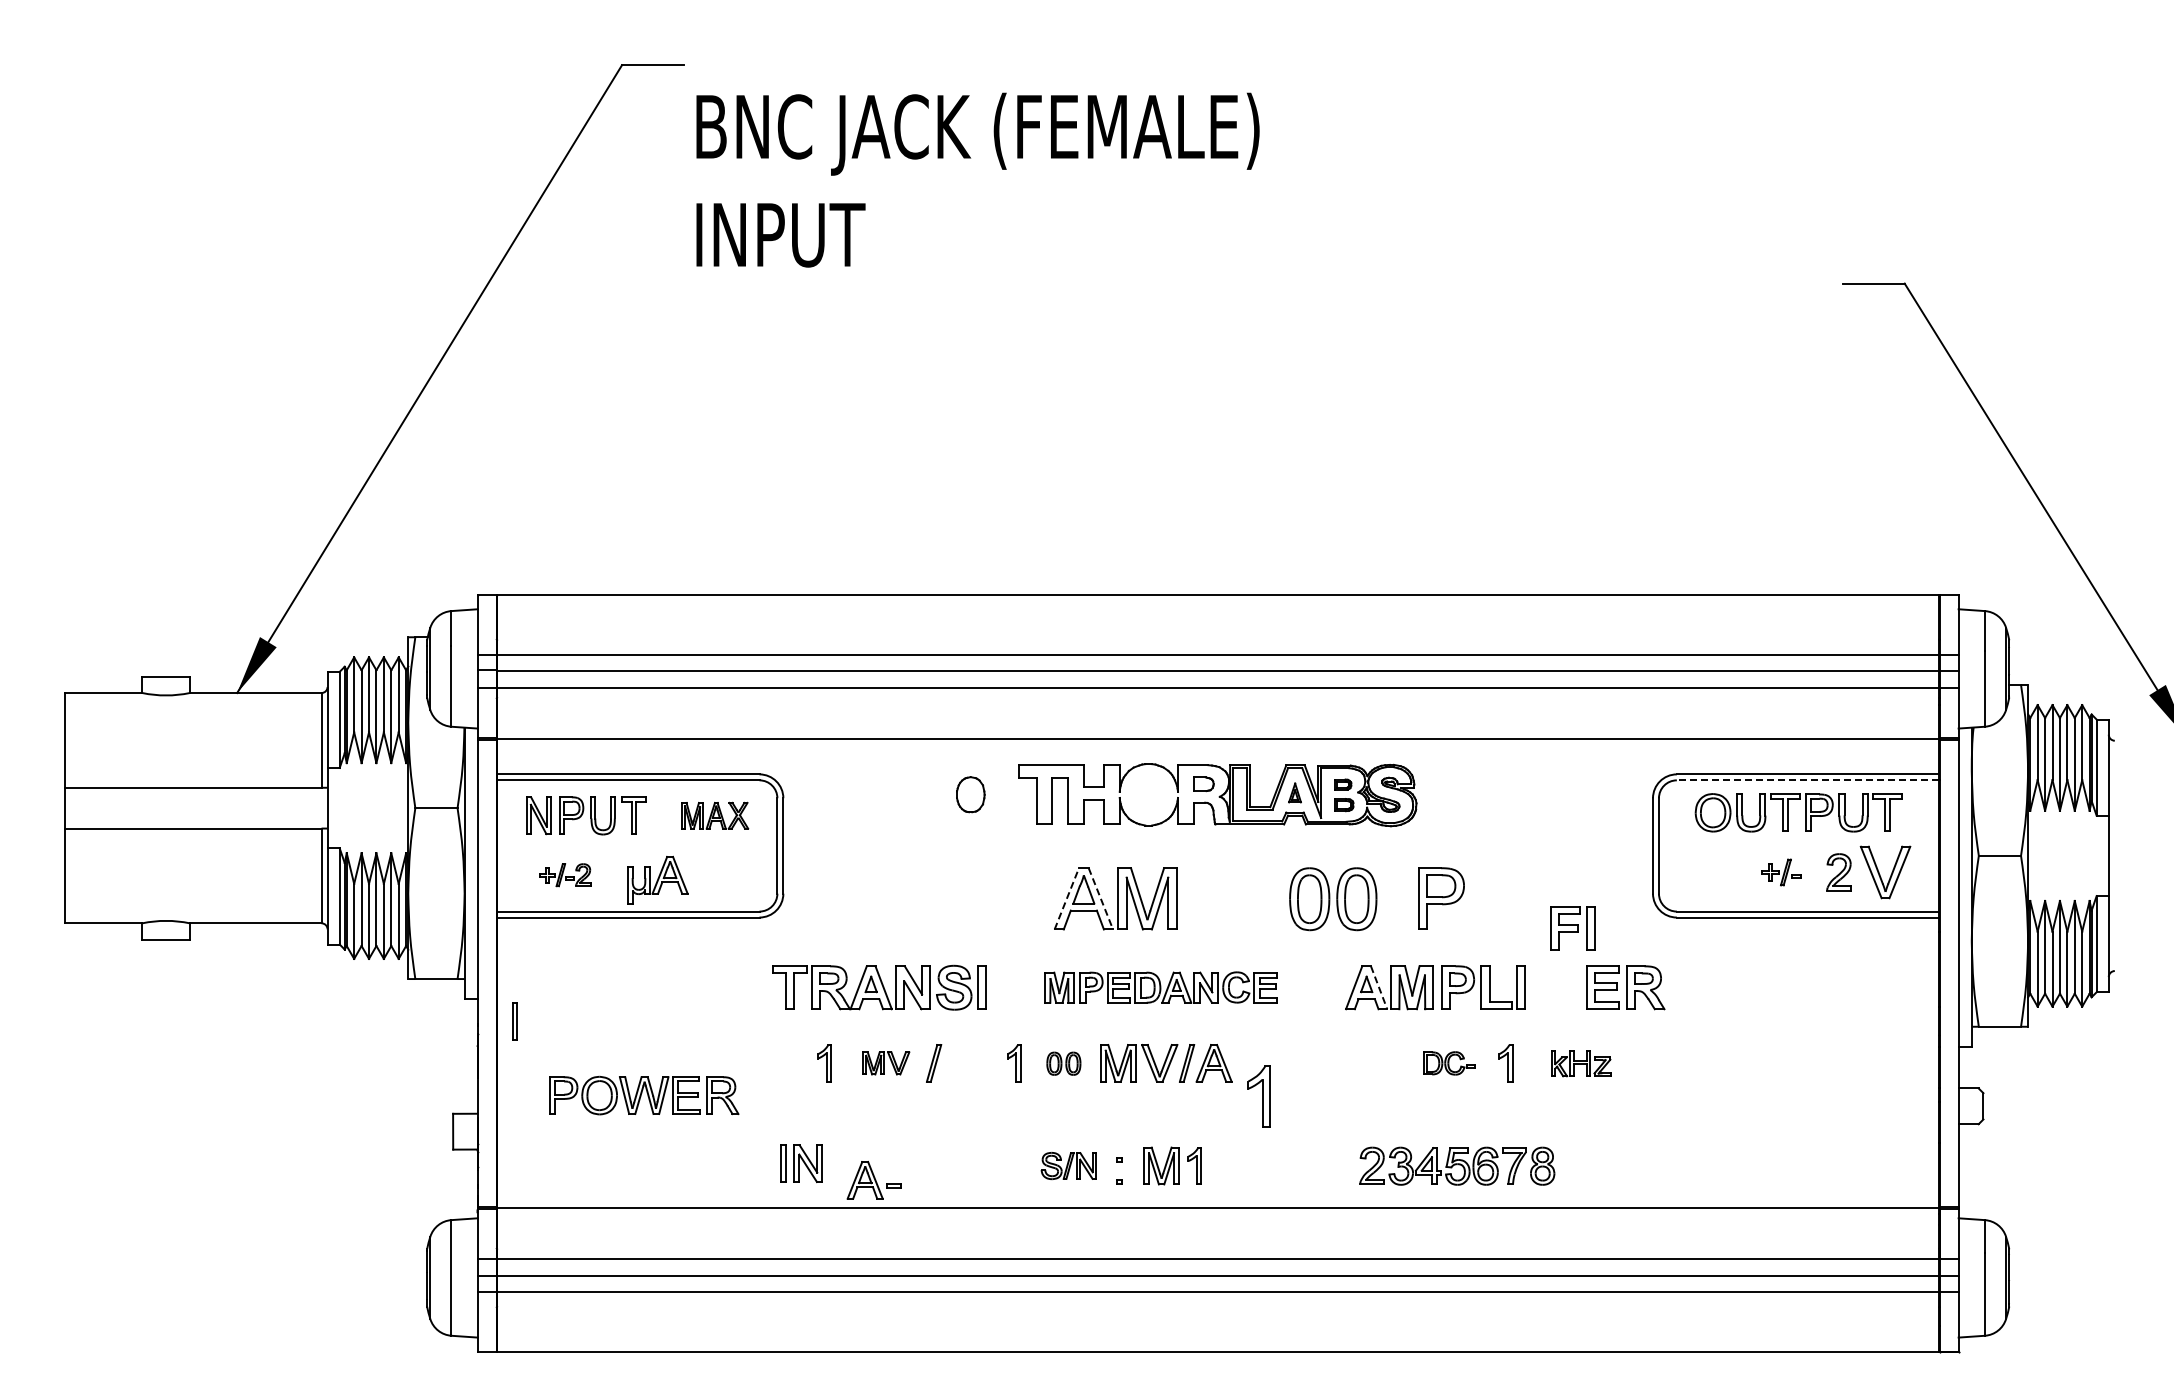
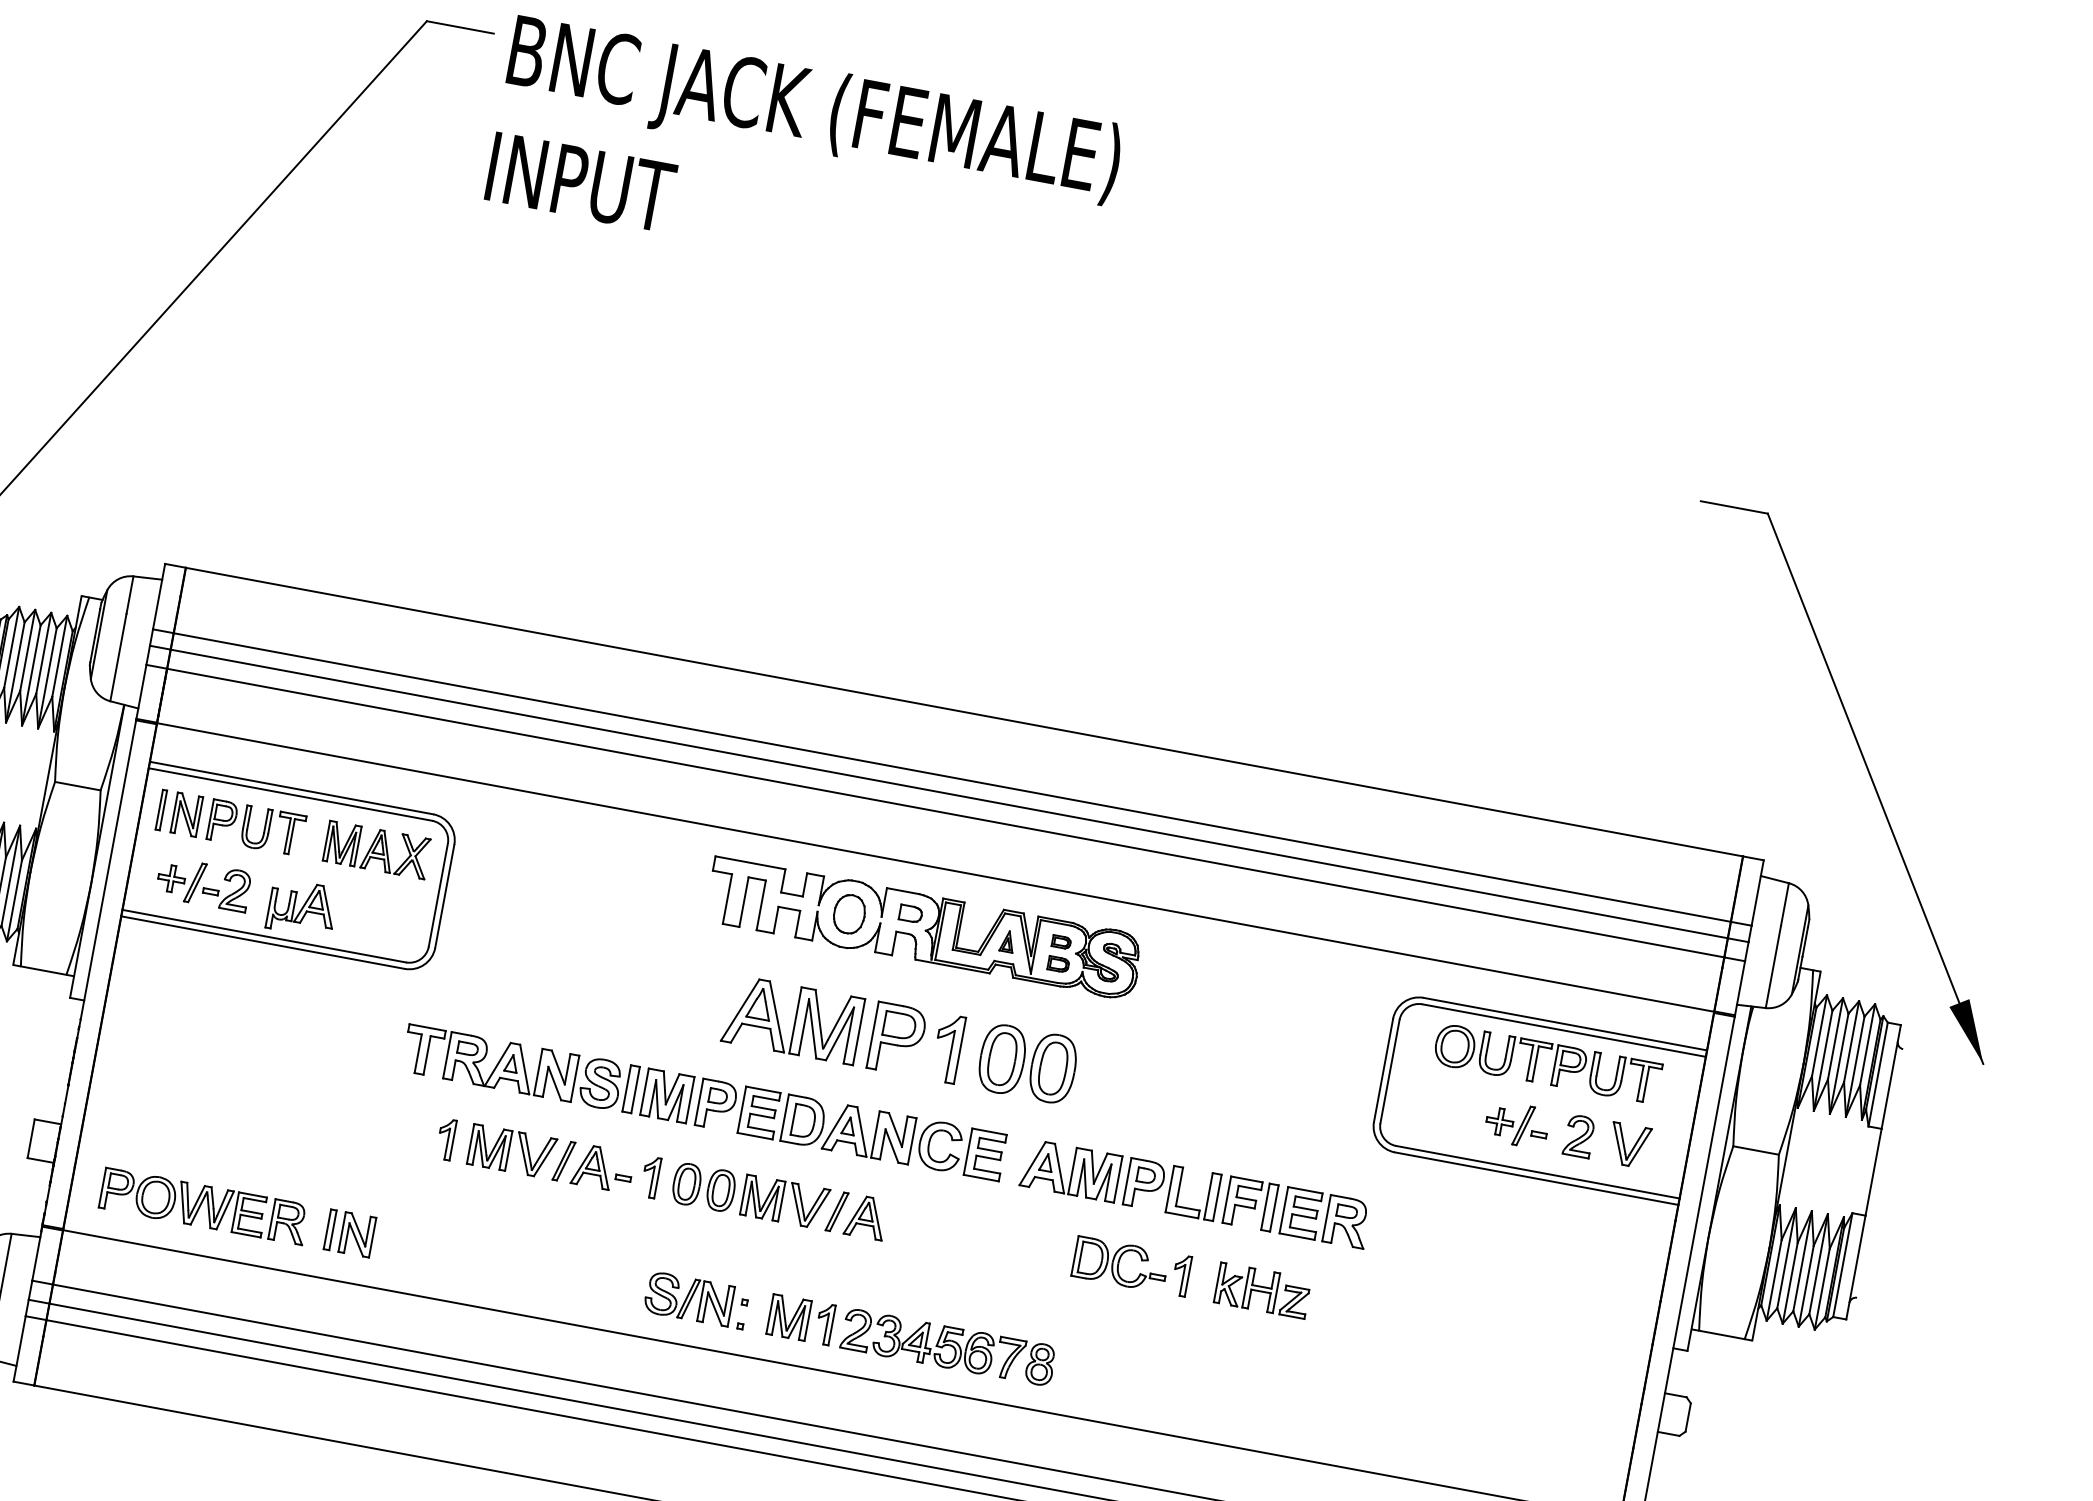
text: (977, 179) -> (804, 161), moved
line: (1807, 780) -> (1563, 1030), dashed -> solid
part: (970, 794) -> (849, 913), moved
part: (715, 815) -> (377, 849), size x1.43
part: (1781, 872) -> (1516, 1124), size x1.43
part: (1884, 872) -> (1628, 1145), size x0.71
part: (565, 874) -> (203, 883), size x1.67
line: (1066, 898) -> (739, 1009), dashed -> solid
line: (1100, 898) -> (776, 1016), dashed -> solid
part: (1441, 898) -> (897, 1038), moved
part: (1572, 928) -> (1250, 1203), moved
part: (1160, 987) -> (823, 1124), size x1.43
line: (1379, 987) -> (1060, 1168), dashed -> solid
part: (514, 1021) -> (160, 809), moved
part: (886, 1063) -> (512, 1151), size x1.67
part: (1063, 1063) -> (703, 1187), size x1.67
part: (1449, 1063) -> (1120, 1264), size x1.67
part: (1580, 1063) -> (1261, 1290), size x1.43
part: (644, 1095) -> (204, 1206), moved
part: (1258, 1096) -> (947, 1048), moved
part: (801, 1163) -> (350, 1233), moved
part: (1068, 1165) -> (688, 1298), size x1.43
part: (1457, 1165) -> (948, 1346), moved
part: (873, 1180) -> (602, 1168), moved

